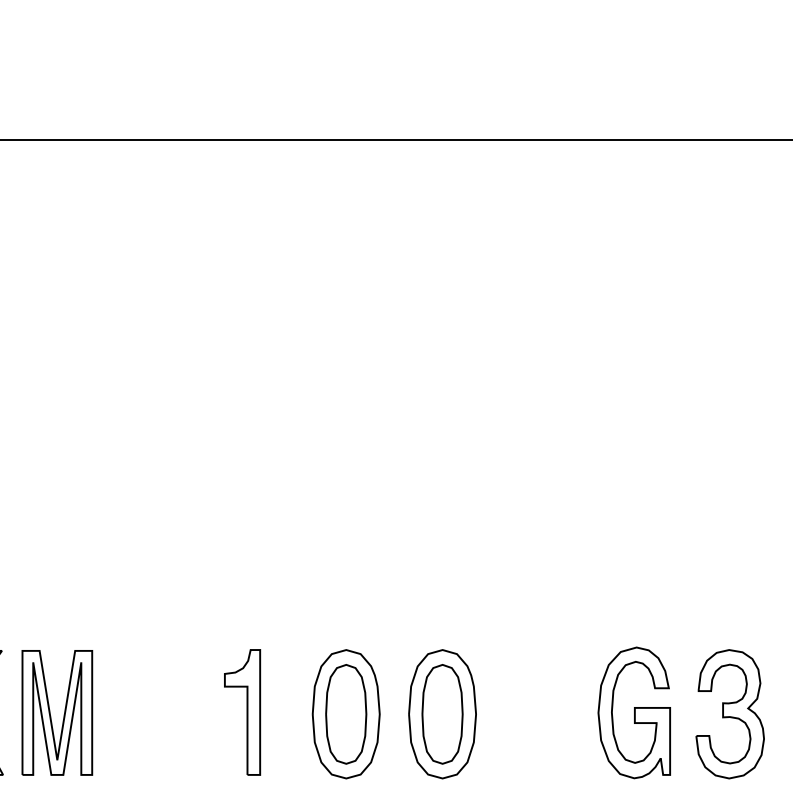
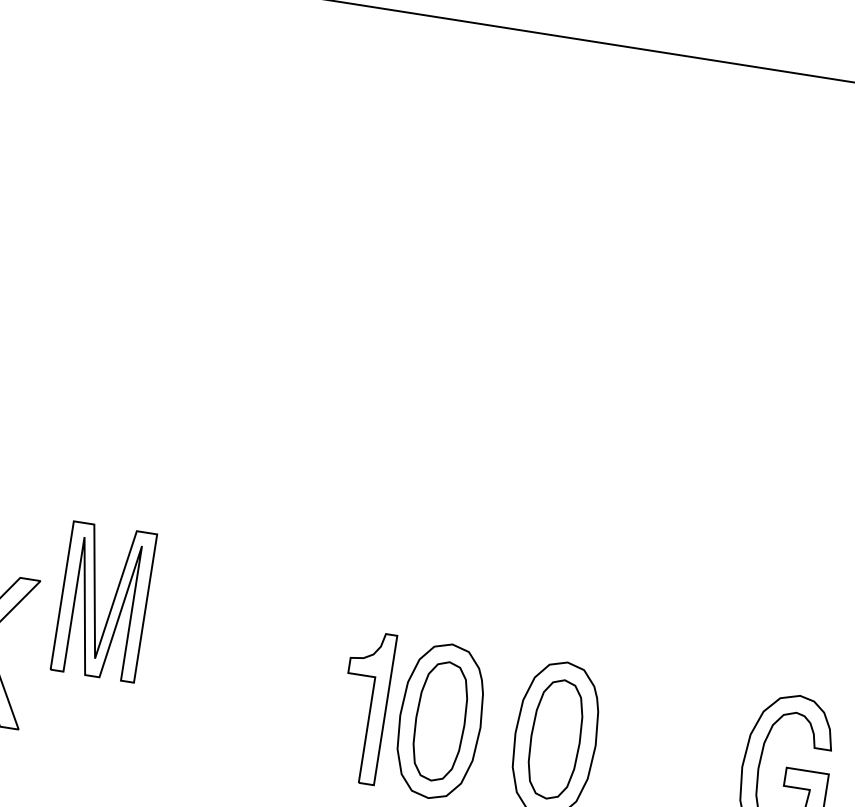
part: (242, 712) -> (364, 707), moved
part: (63, 714) -> (110, 605), moved

